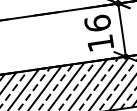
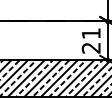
text: (98, 33) -> (90, 40), 16 -> 21

